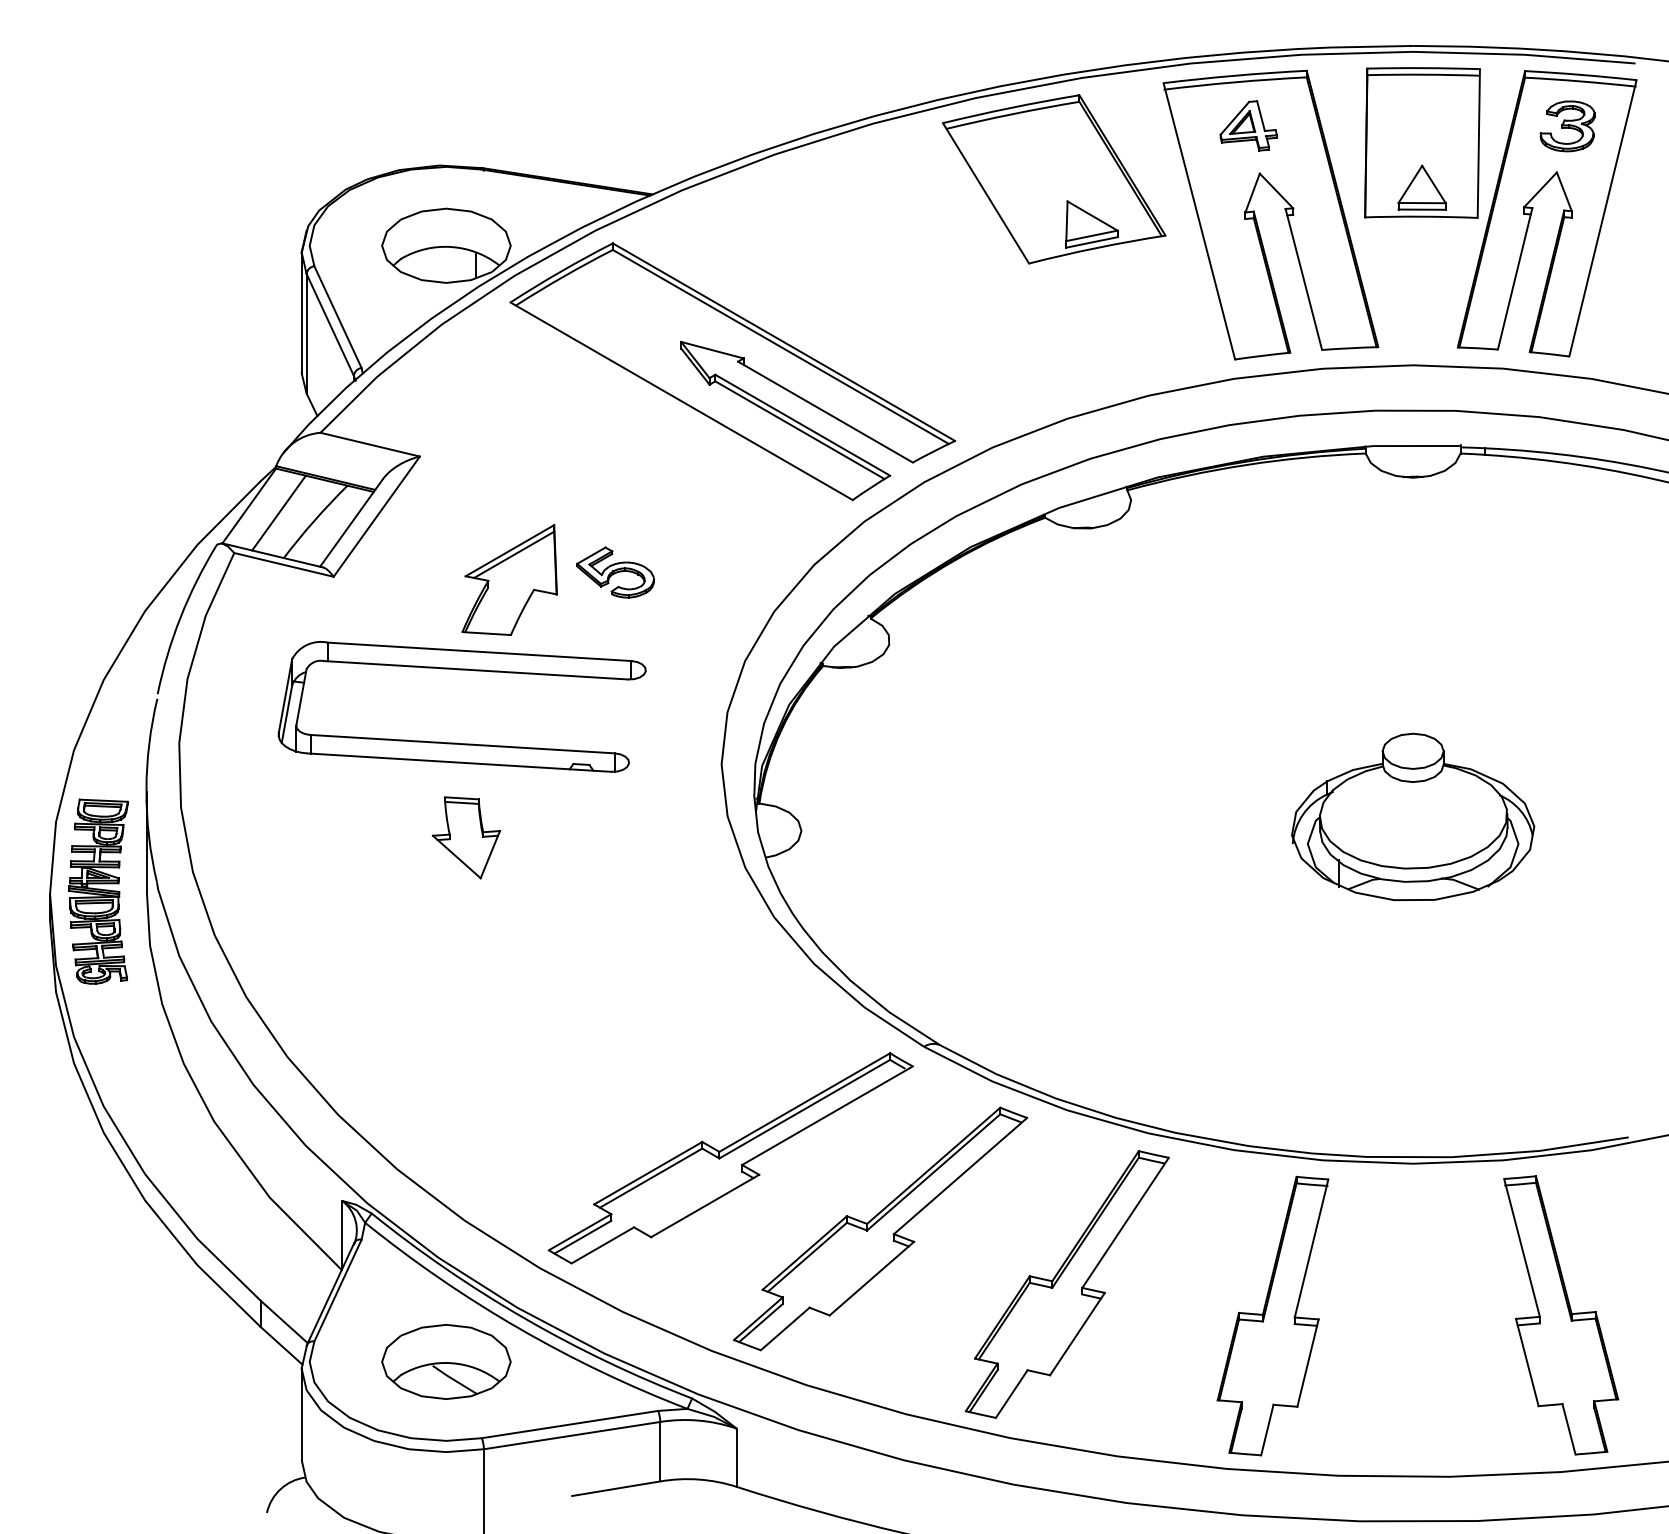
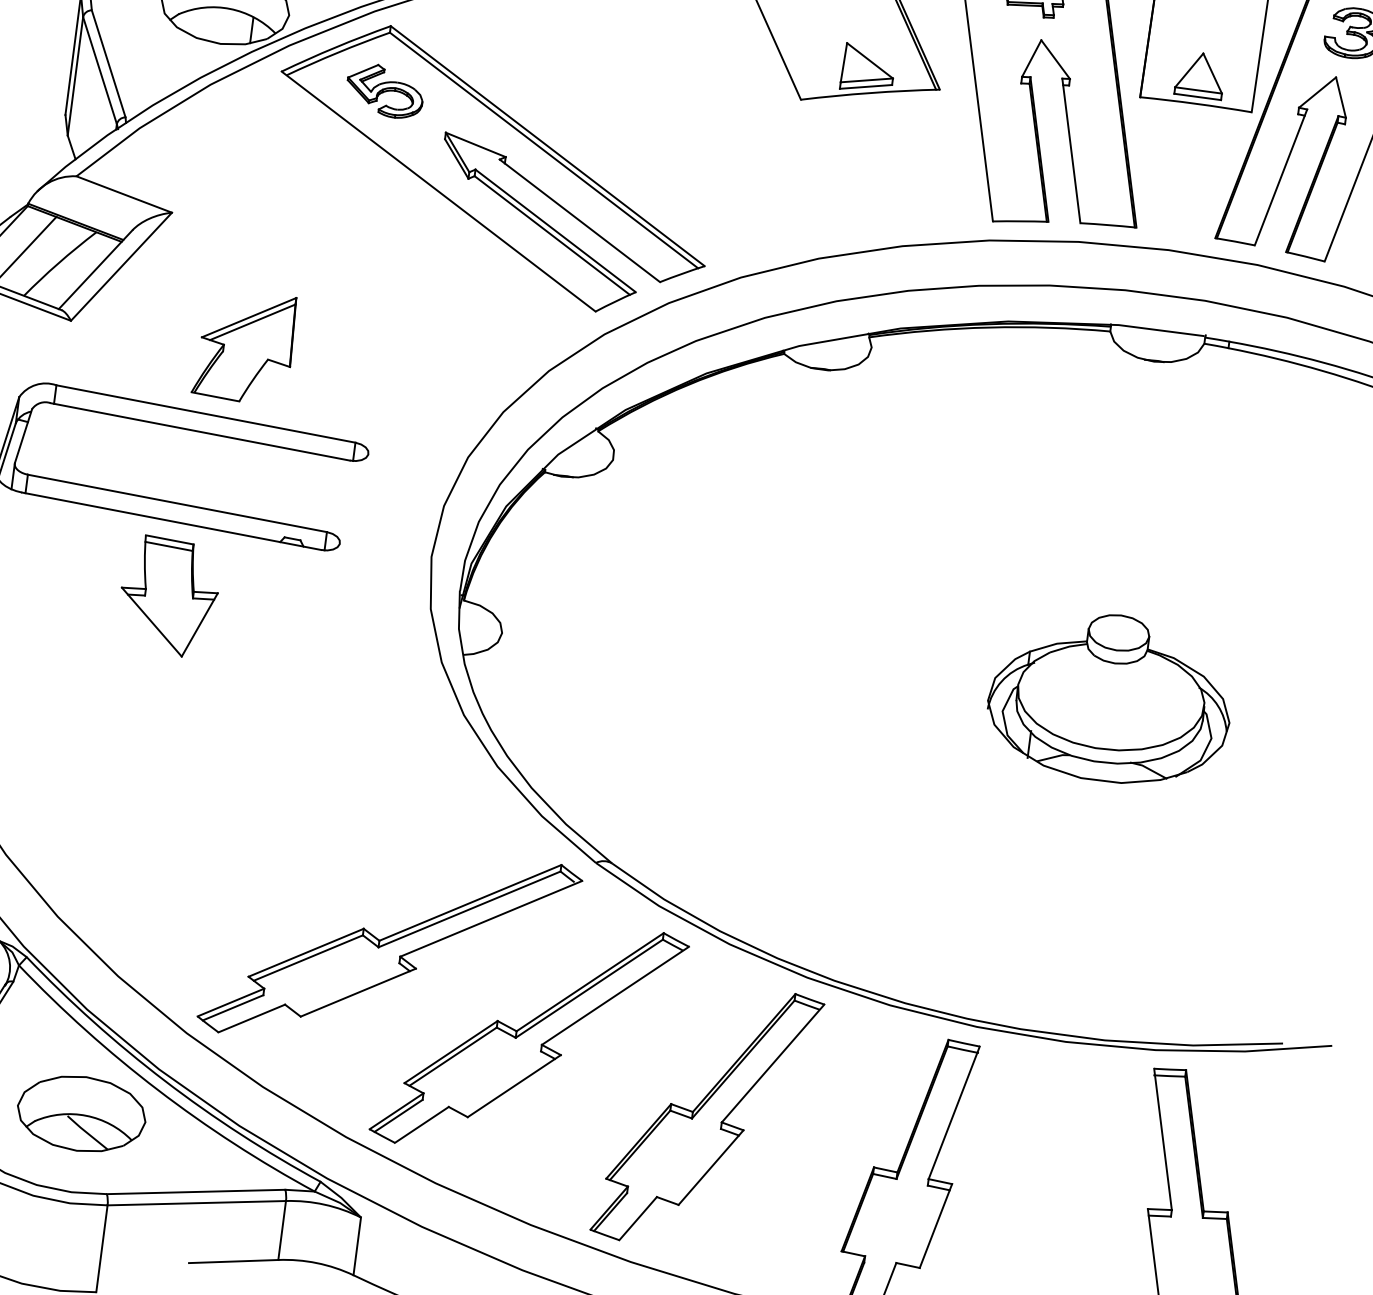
part: (615, 572) -> (385, 91), moved
part: (466, 837) -> (169, 596), size x1.43

